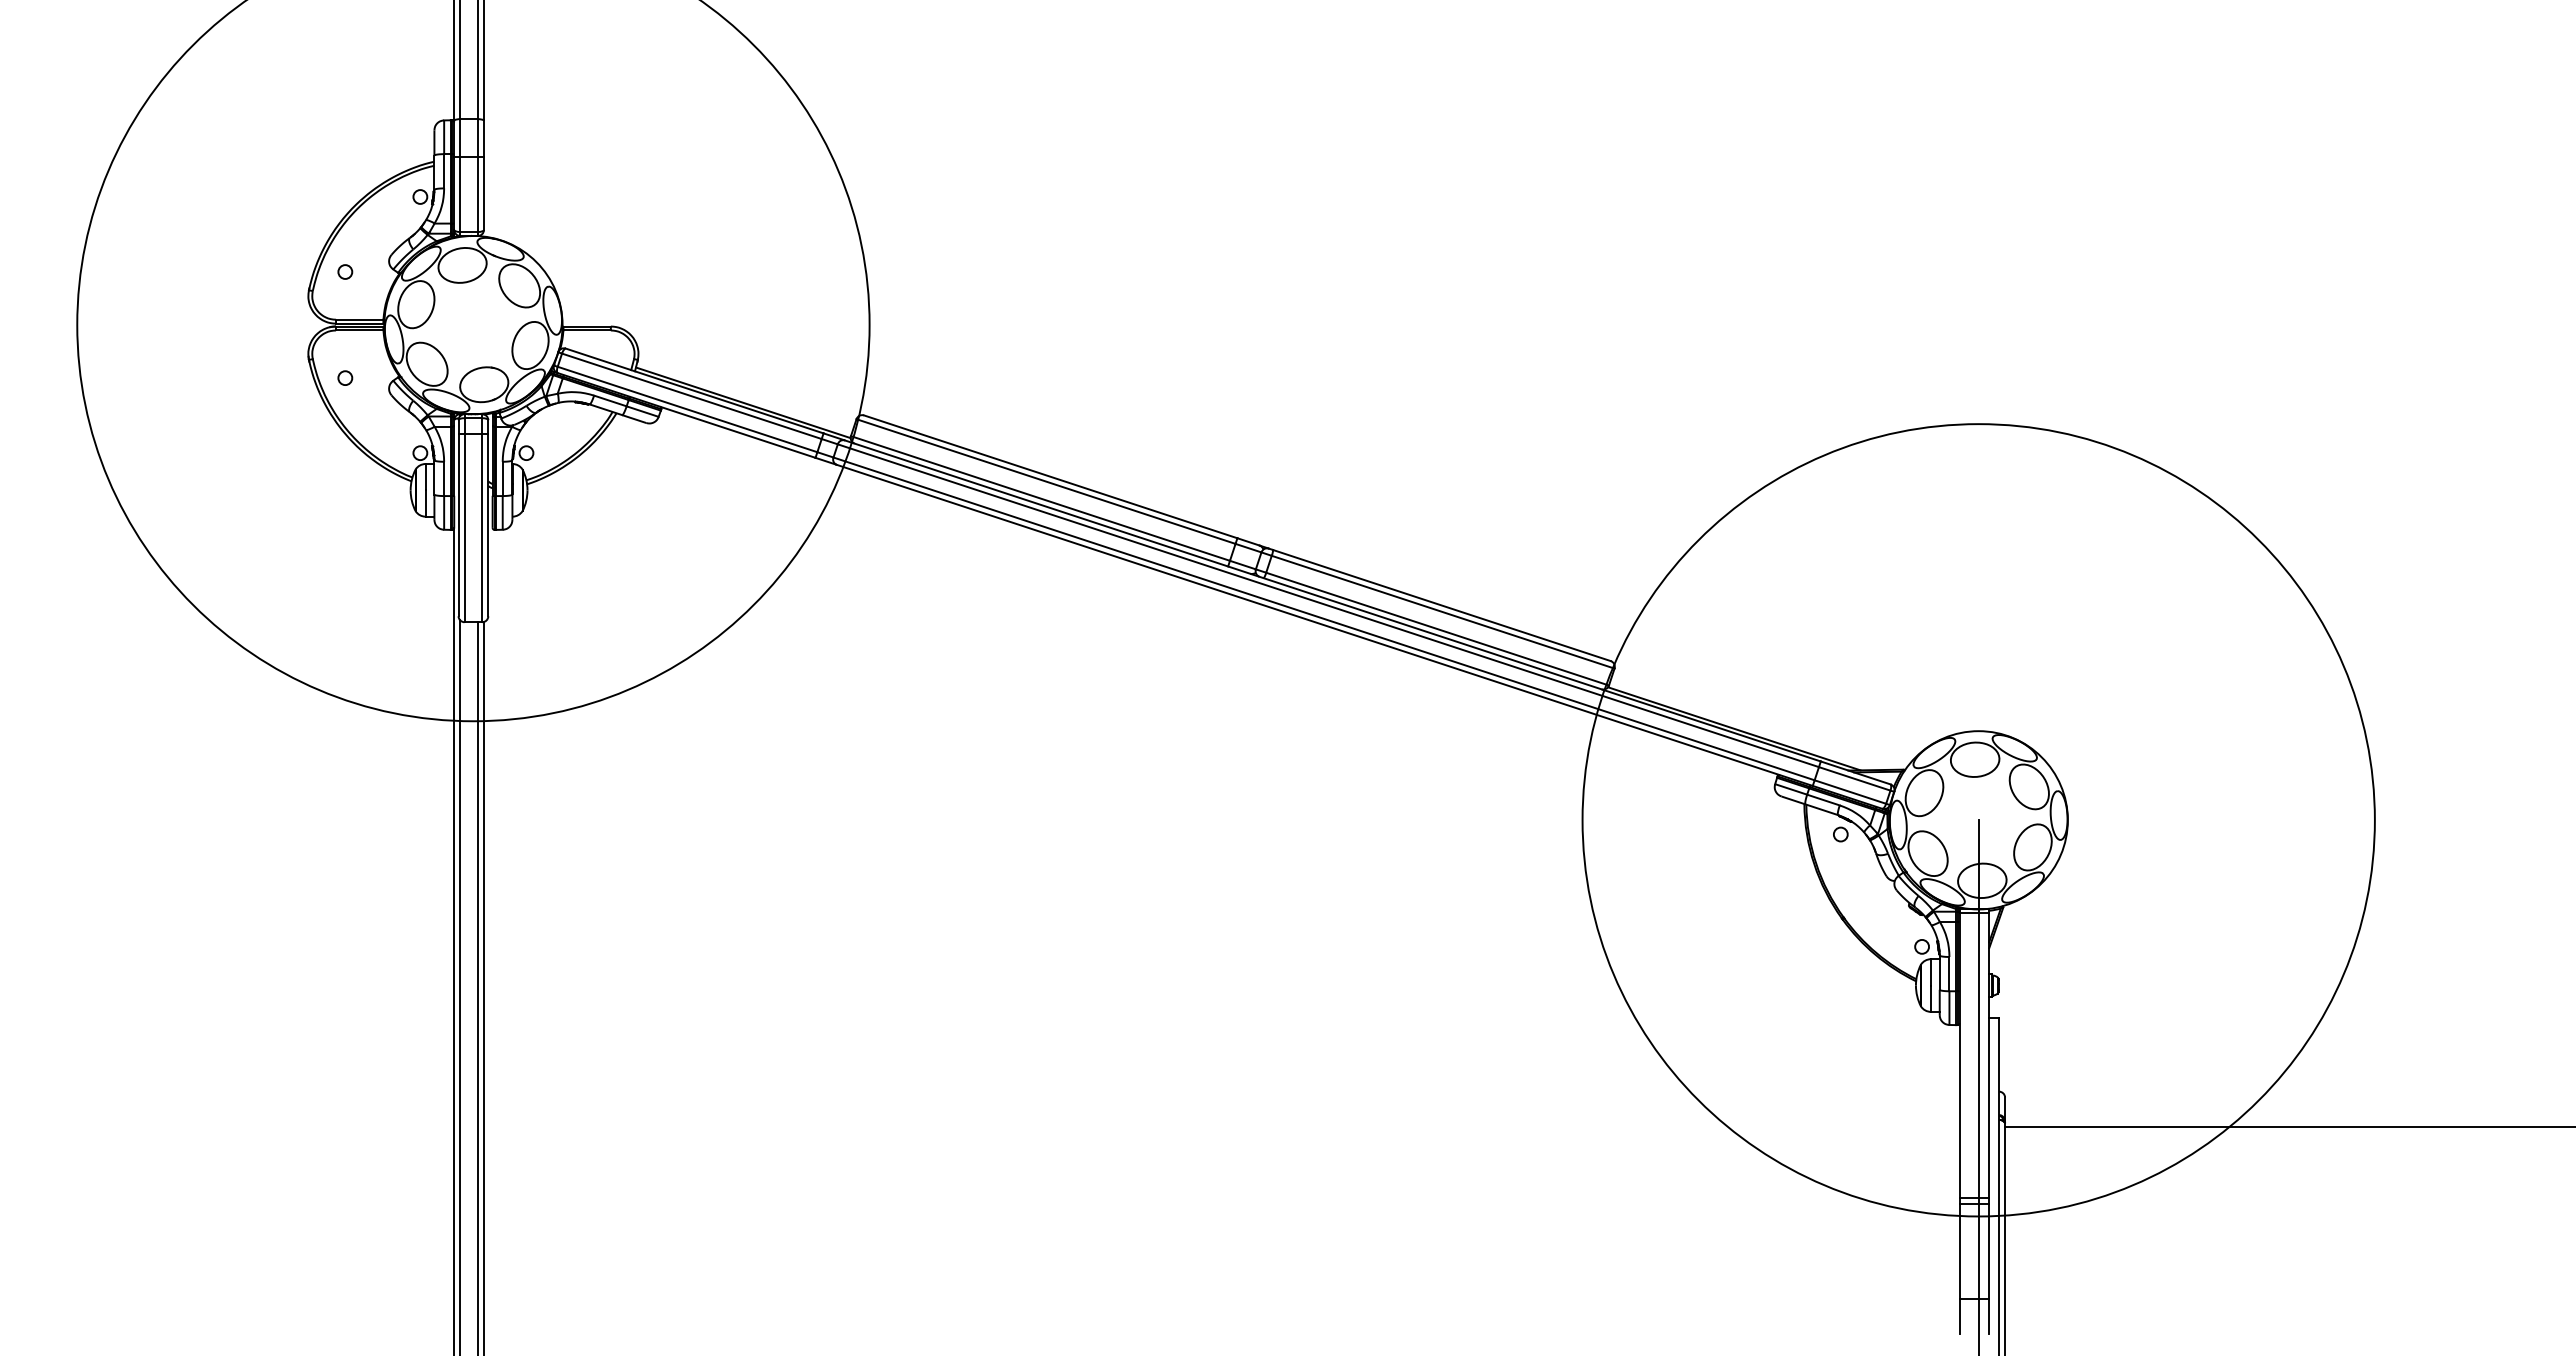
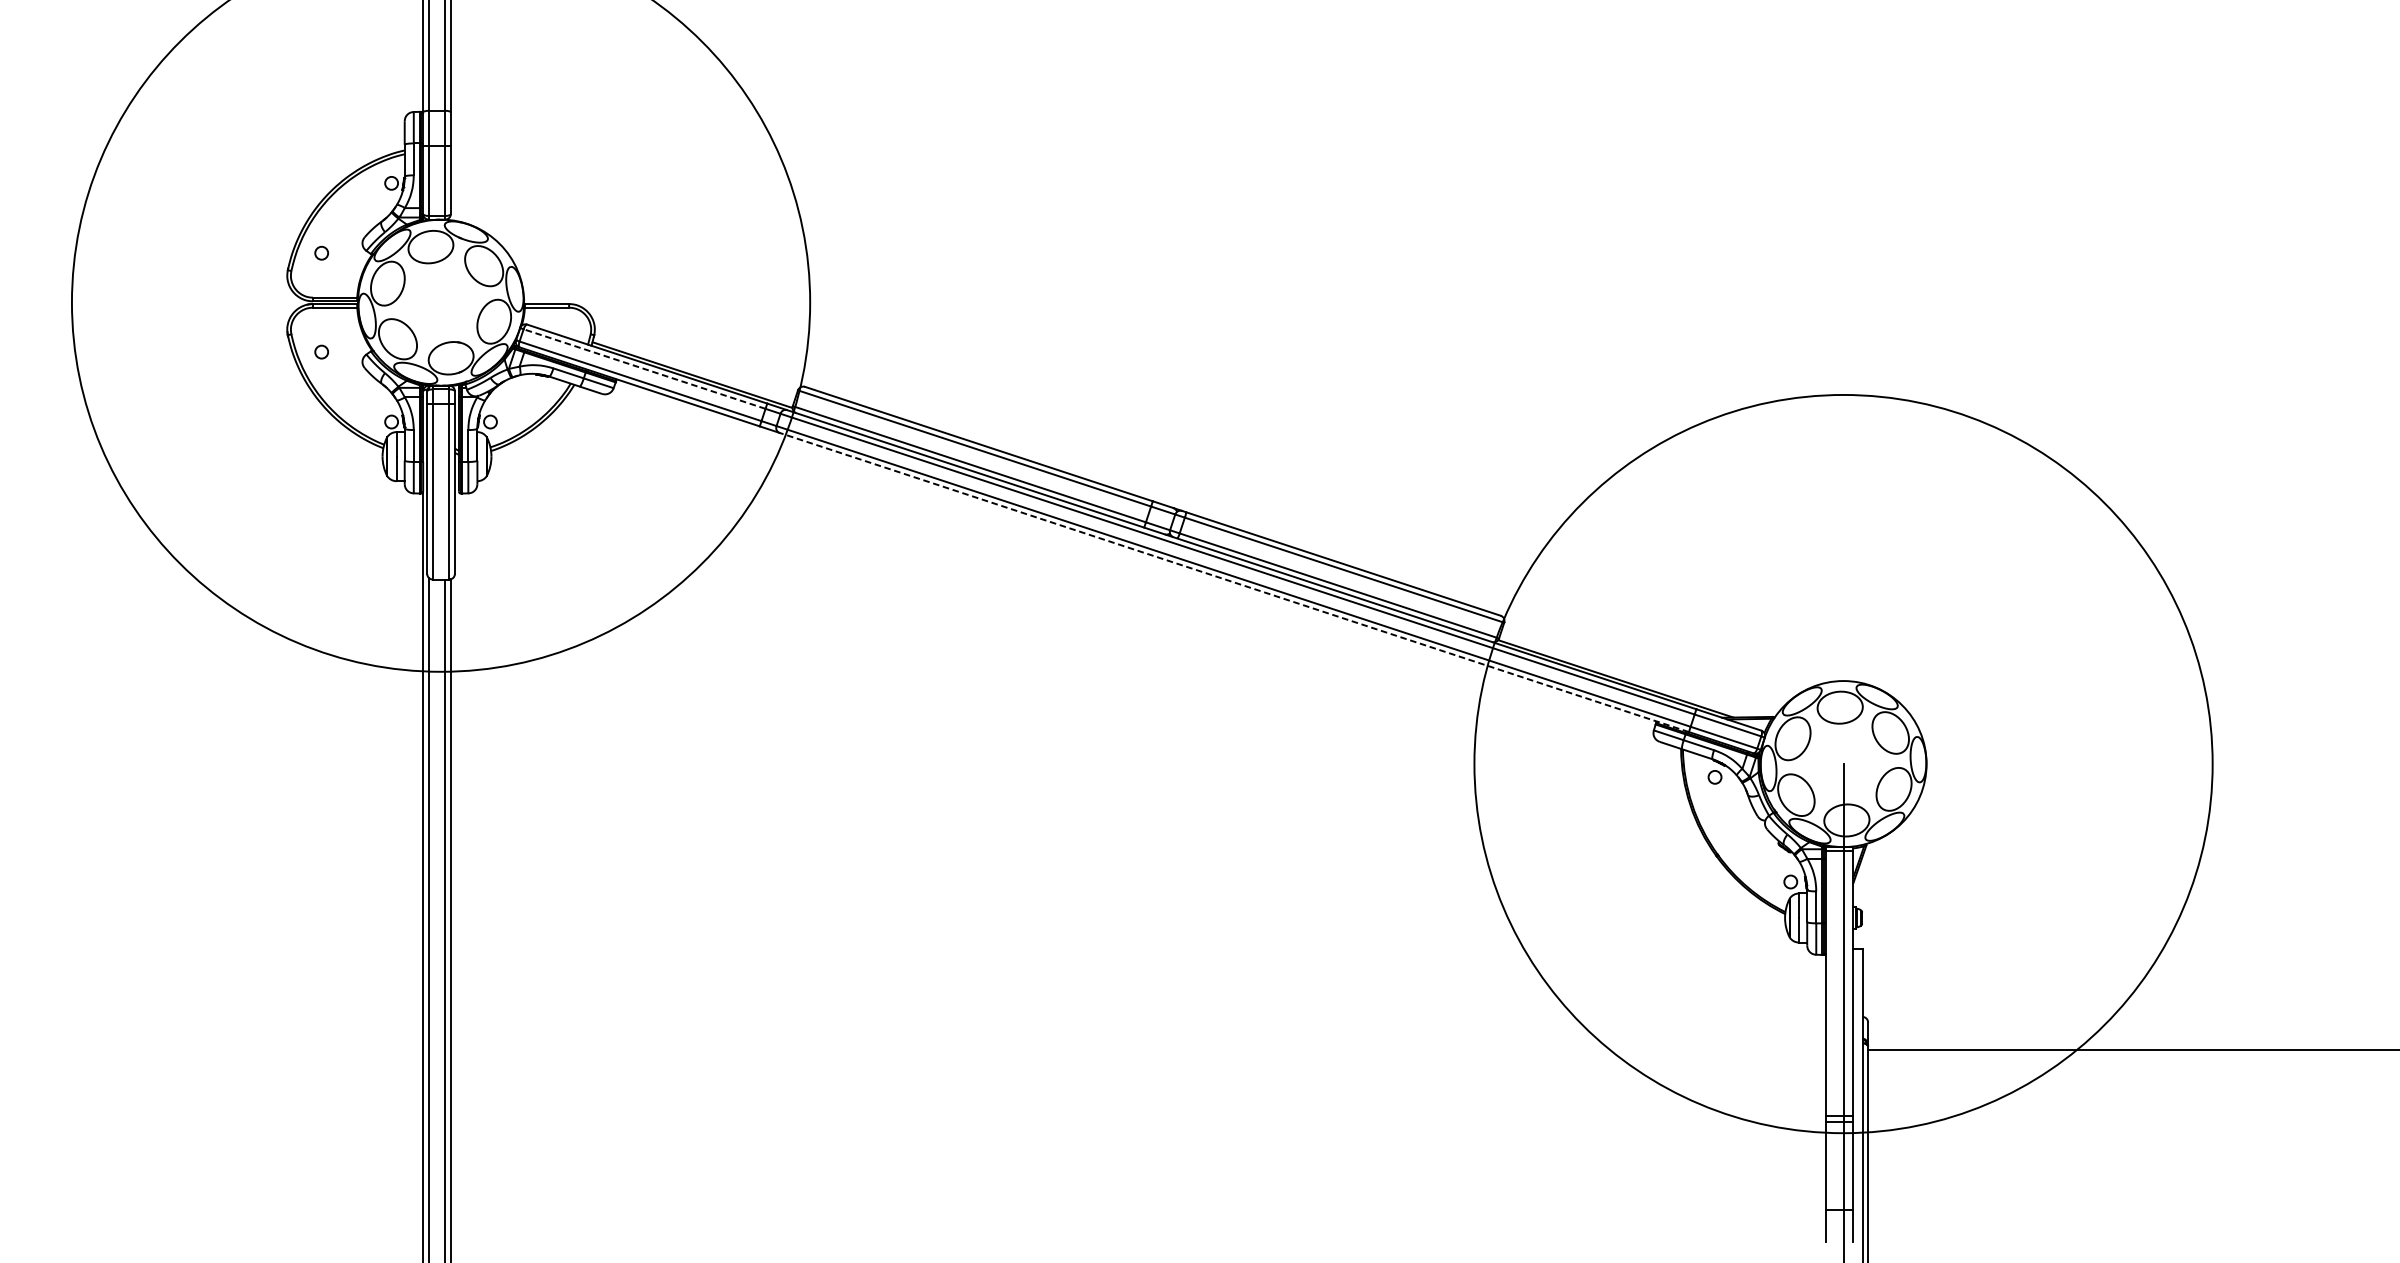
line: (691, 396) -> (644, 369), solid -> dashed
line: (1324, 625) -> (1234, 582), solid -> dashed

